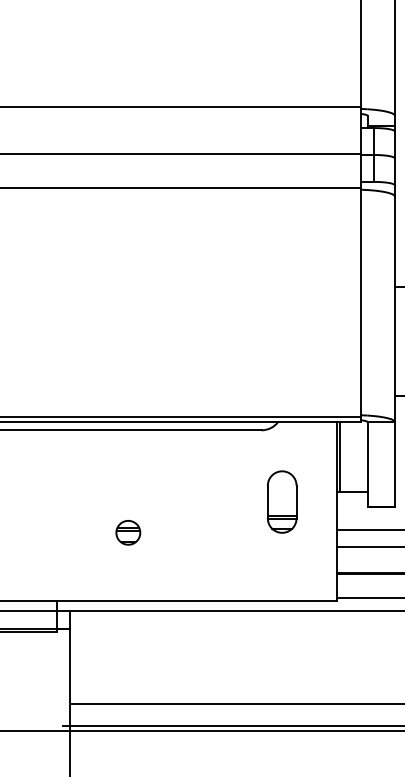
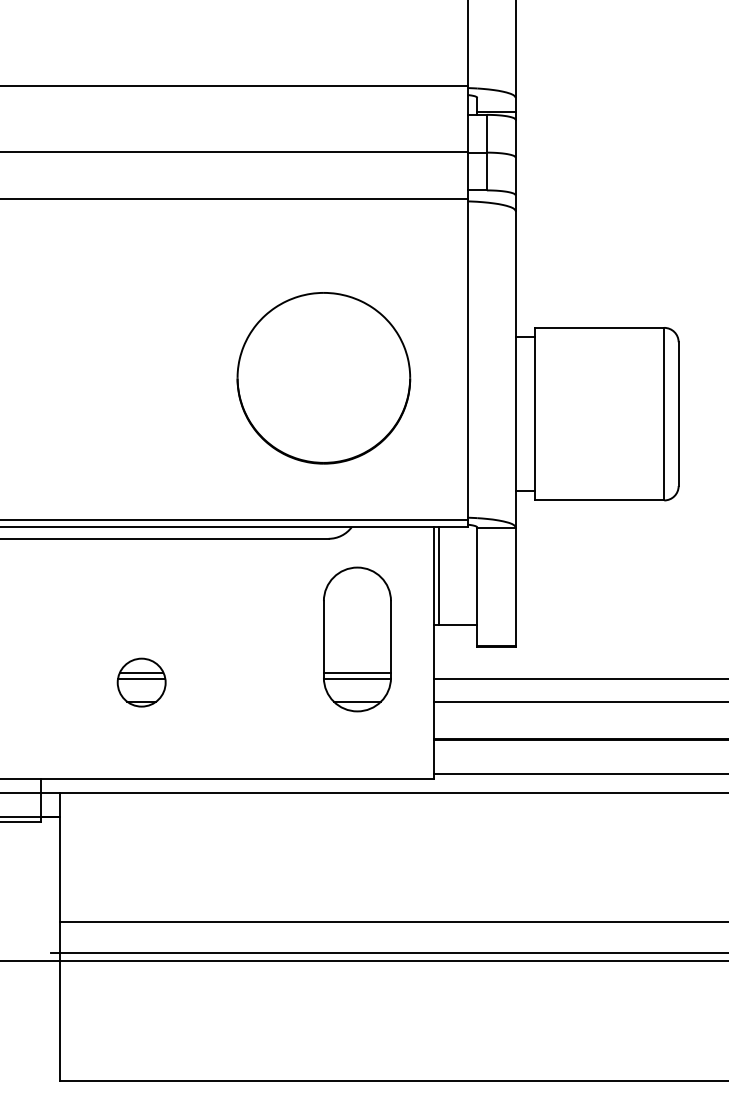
part: (257, 316) -> (323, 378), added
part: (282, 502) -> (357, 639), size x1.67
part: (128, 532) -> (141, 682), size x1.43

